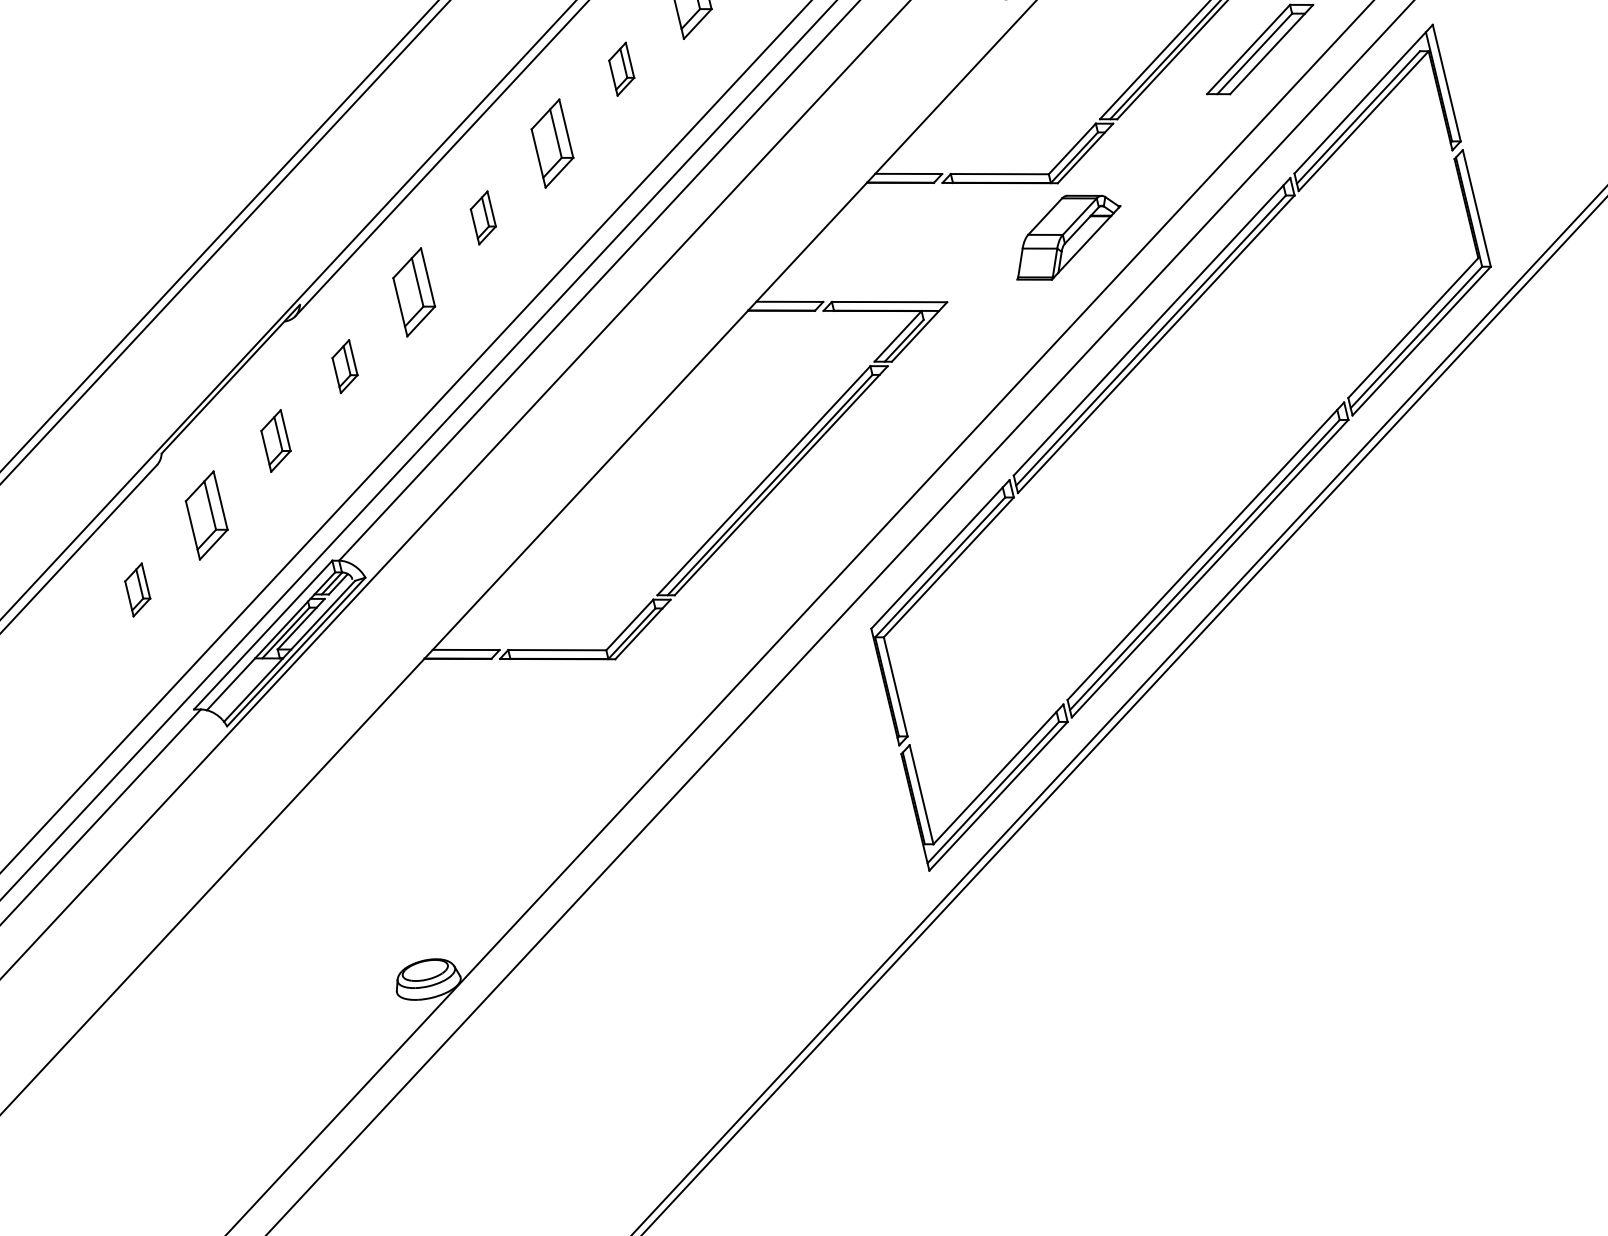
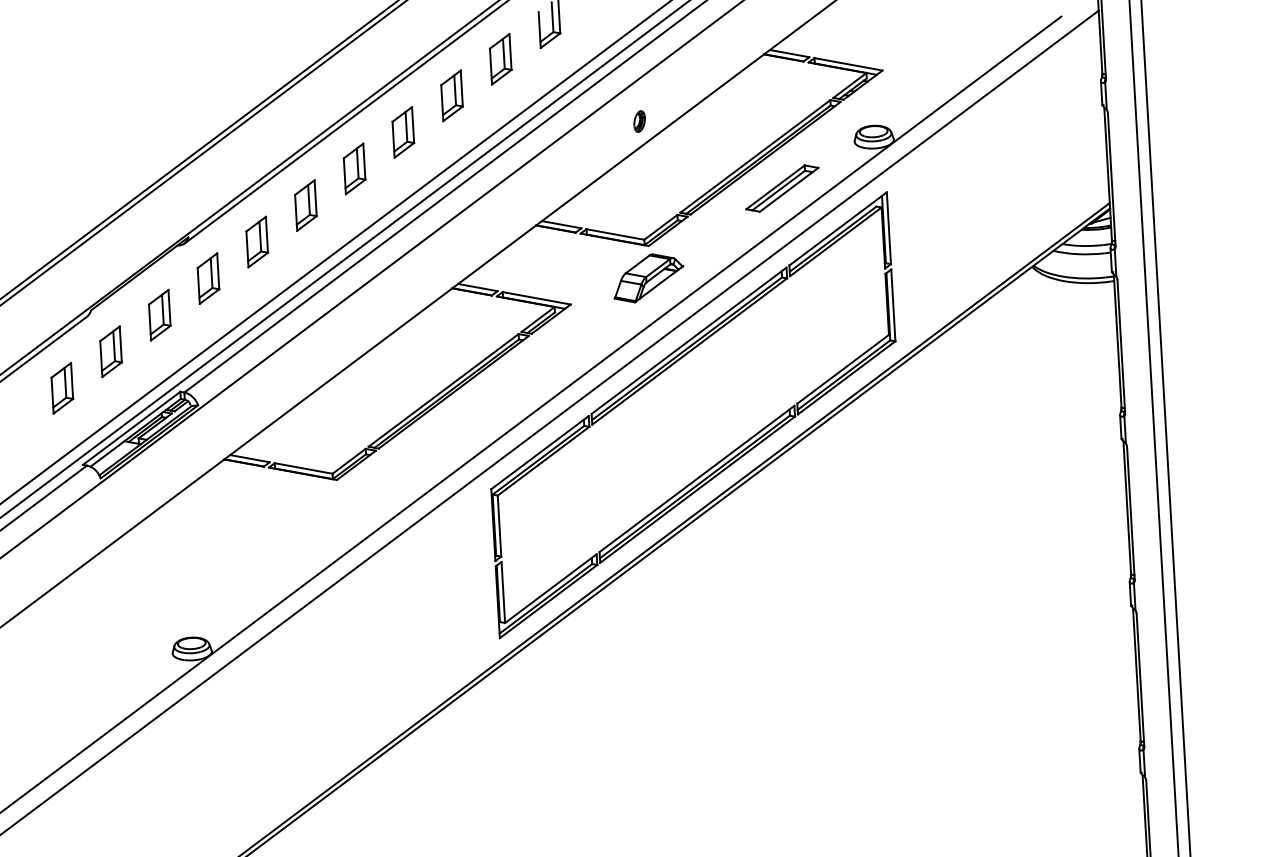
part: (621, 69) -> (403, 132), size x1.67
part: (482, 218) -> (305, 205), size x1.67
part: (345, 366) -> (208, 278), size x1.67
part: (275, 440) -> (159, 314), size x1.43
part: (137, 590) -> (62, 388), size x1.67

